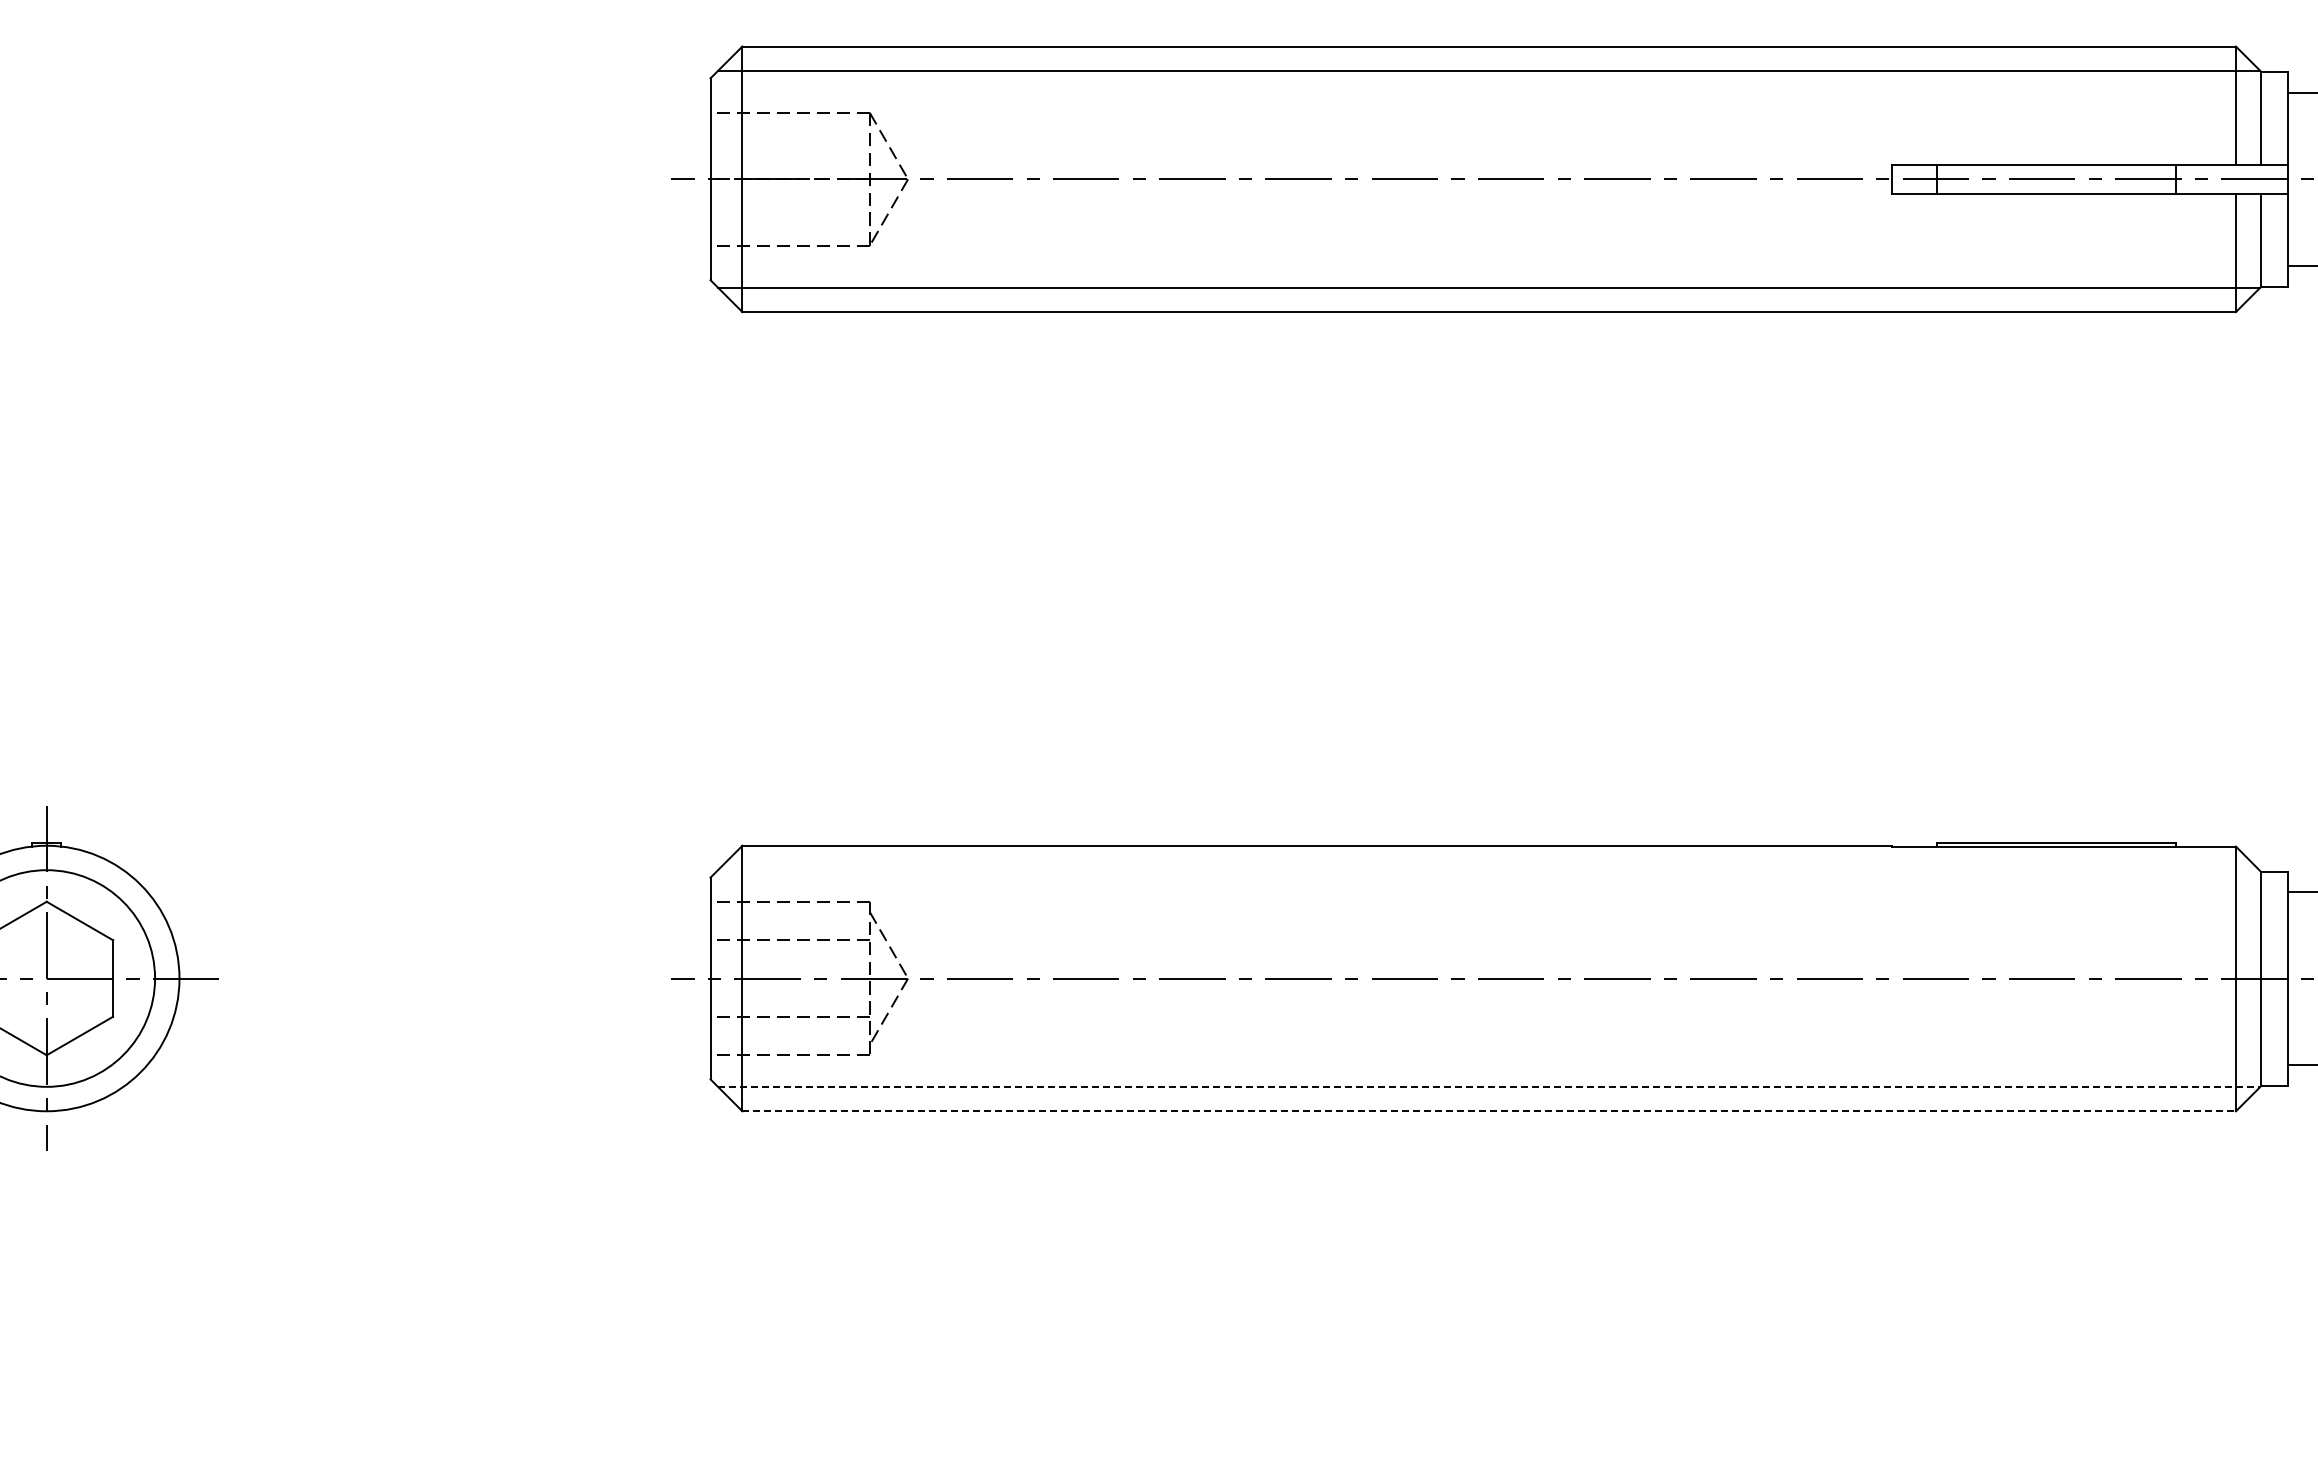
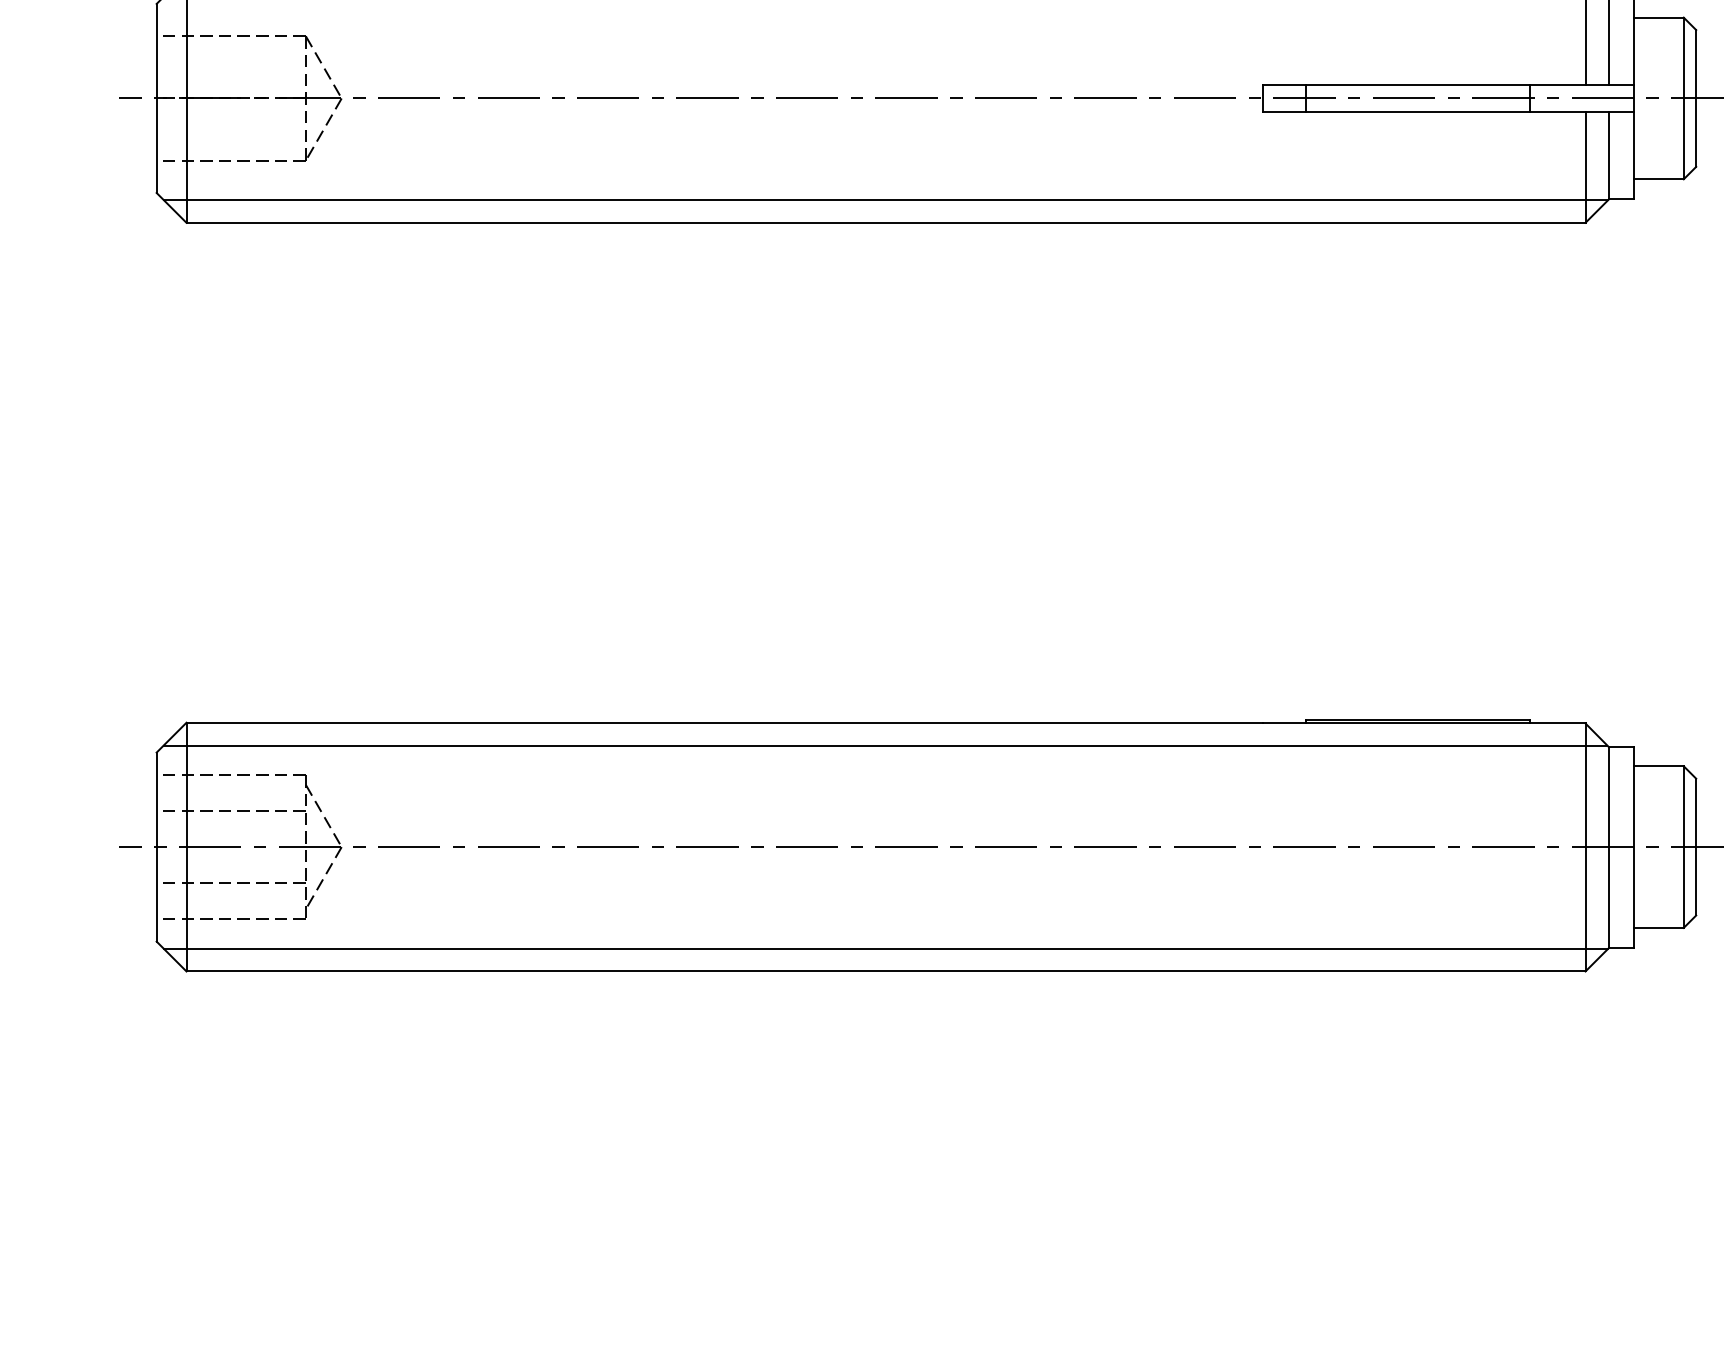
line: (1488, 870) -> (885, 745), added
line: (1489, 1086) -> (886, 948), dashed -> solid
line: (1489, 1111) -> (886, 971), dashed -> solid

